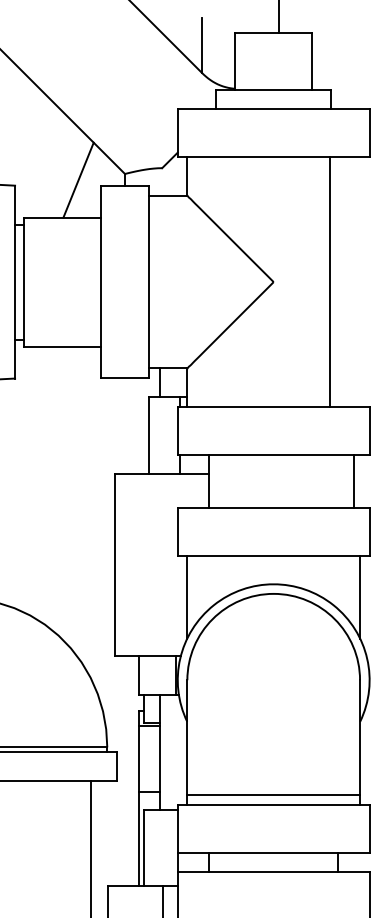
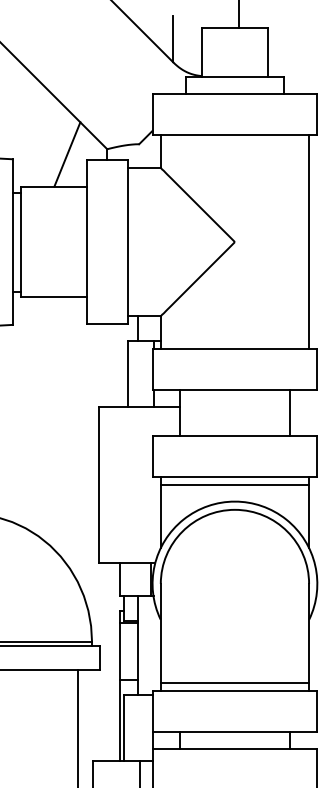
line: (330, 282) -> (309, 242), moved
line: (354, 480) -> (290, 412), moved
line: (273, 565) -> (234, 485), added

